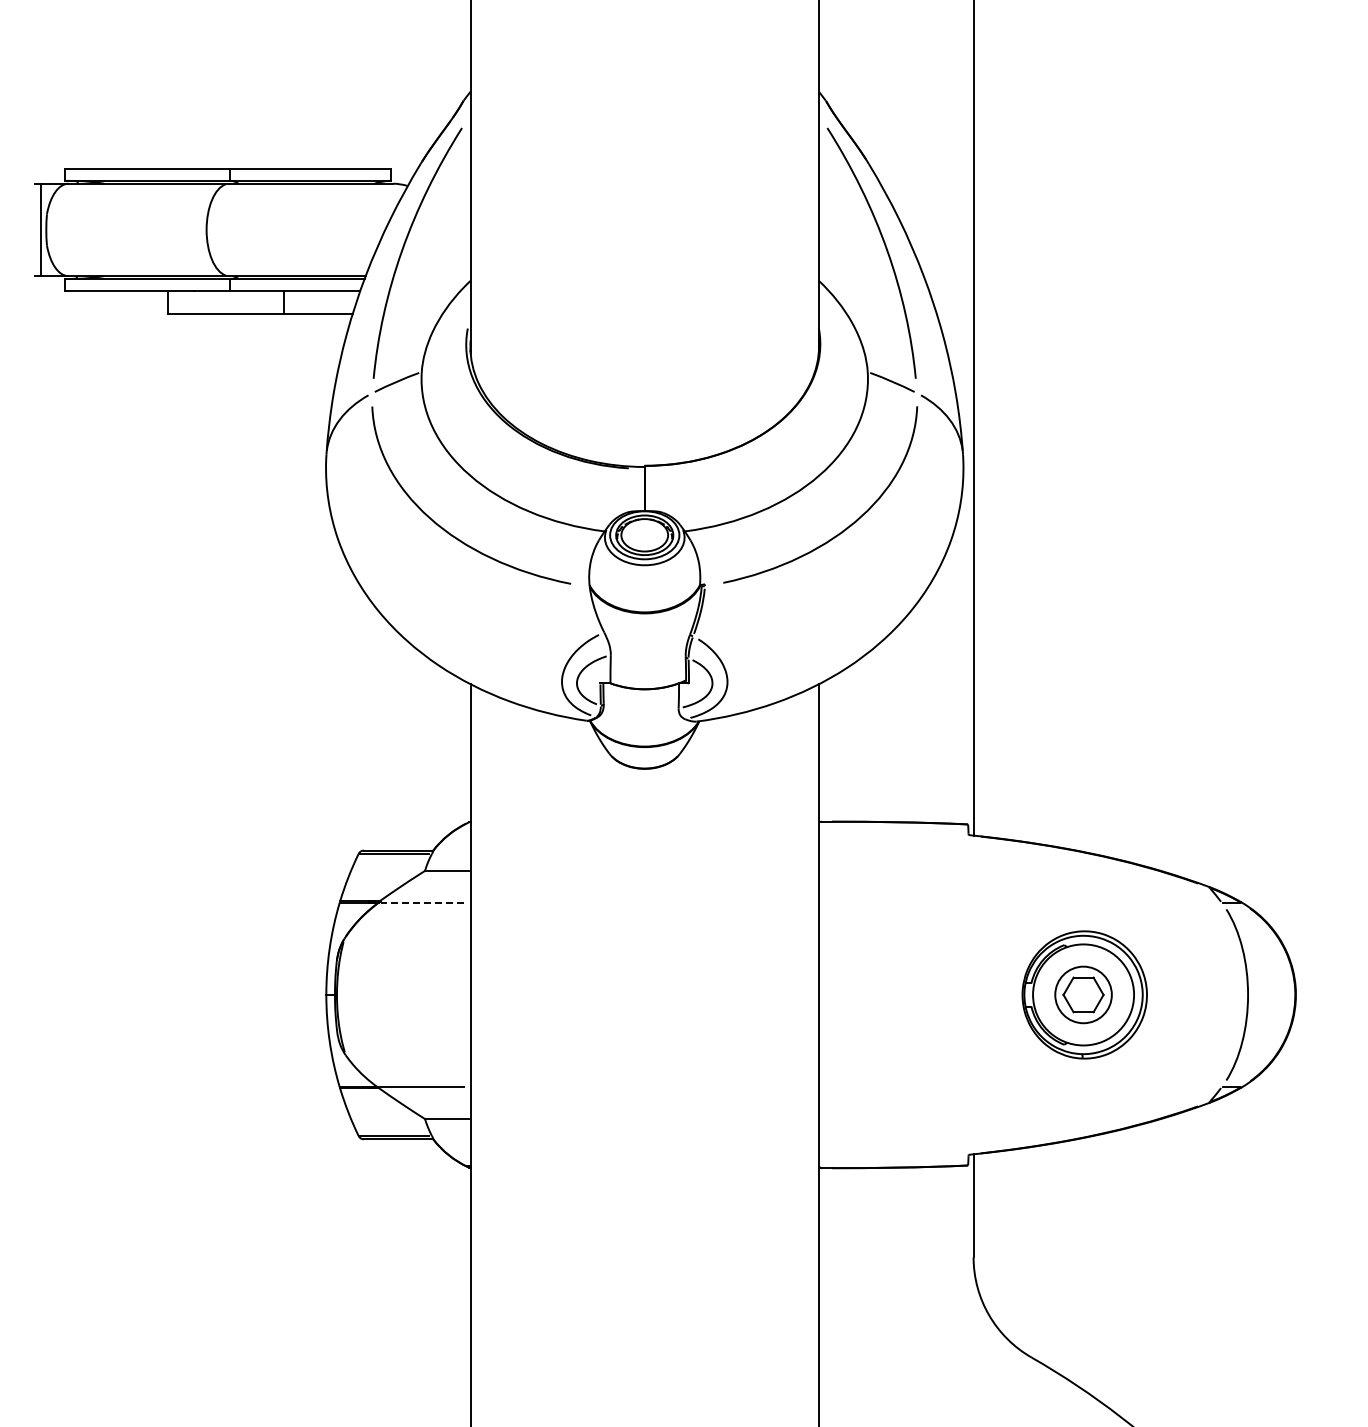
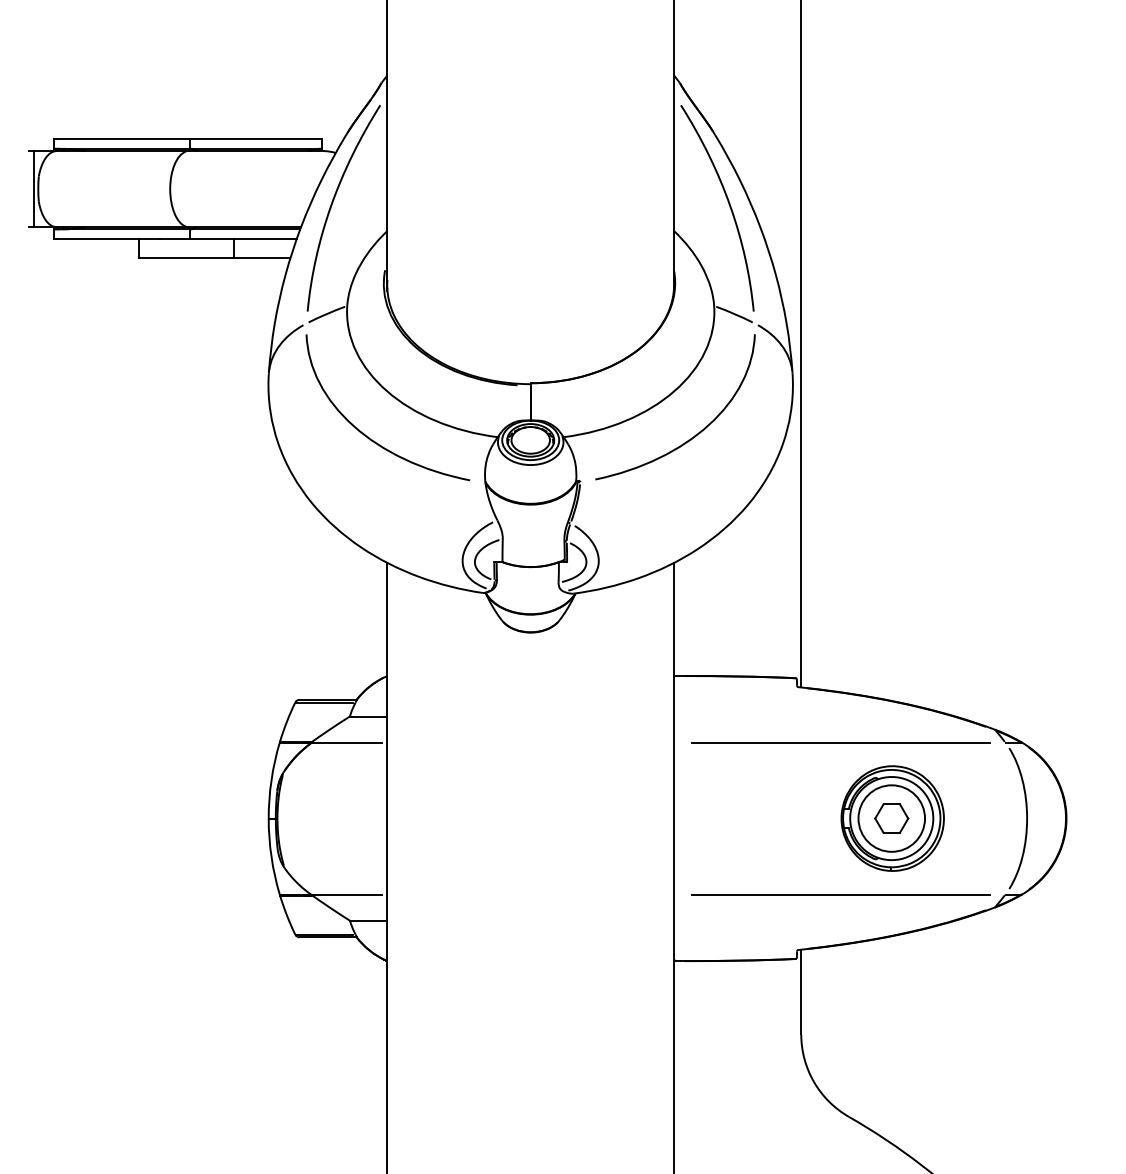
line: (421, 902) -> (347, 742), dashed -> solid
line: (1021, 902) -> (840, 742), added
circle: (1083, 994) -> (891, 818), size x1.43
line: (1021, 1087) -> (840, 894), added

